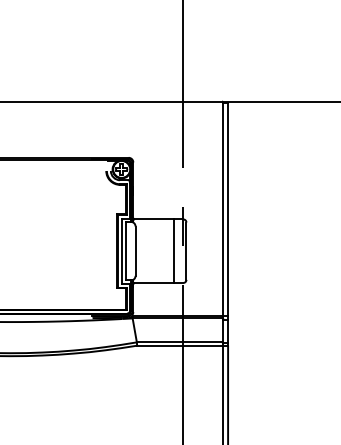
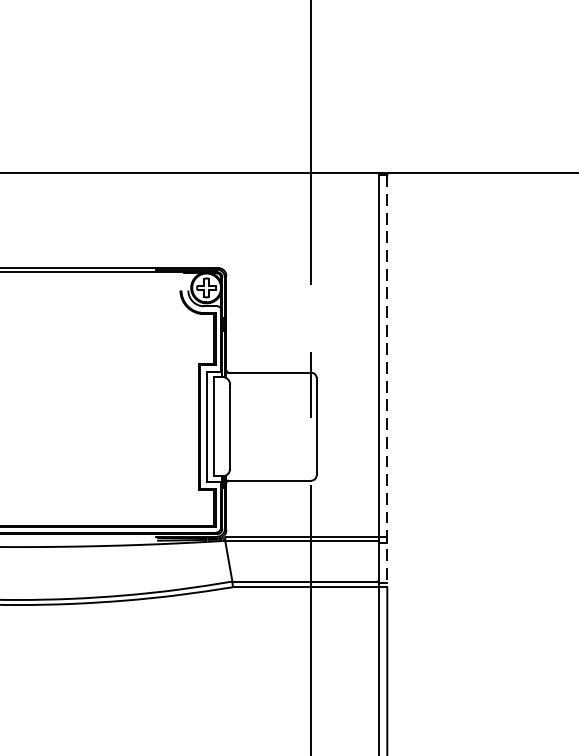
line: (228, 224) -> (387, 381), solid -> dashed
line: (174, 250) -> (296, 425), removed

